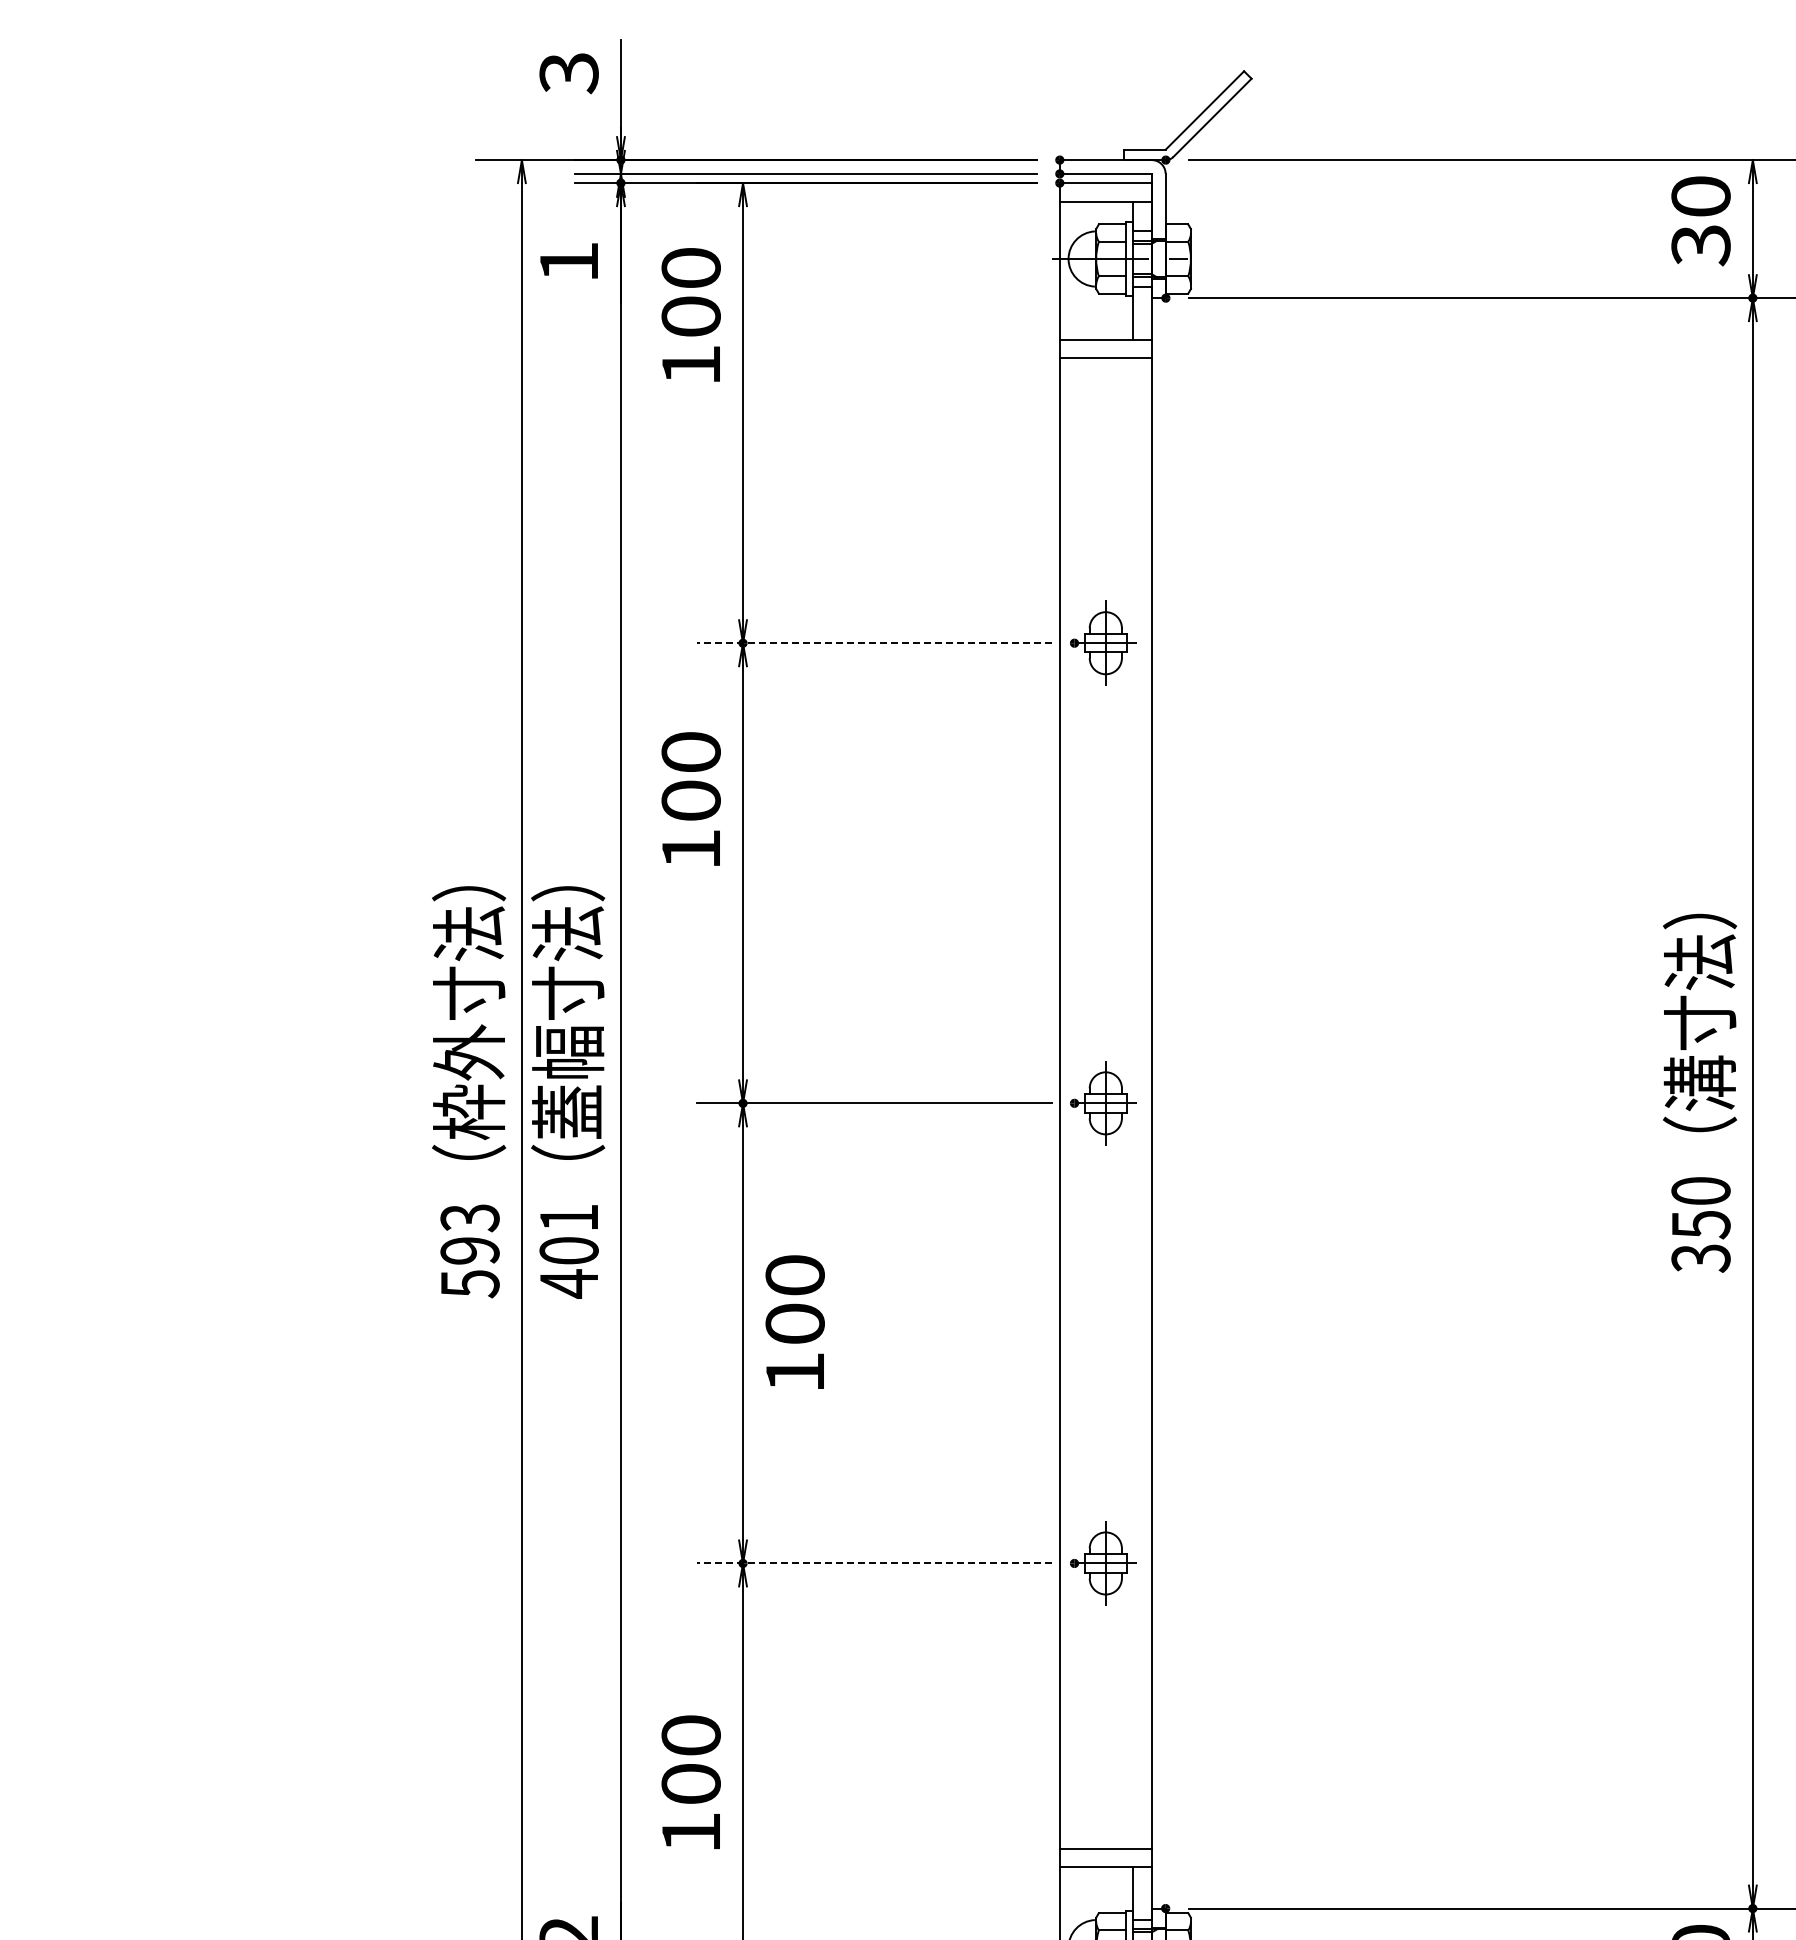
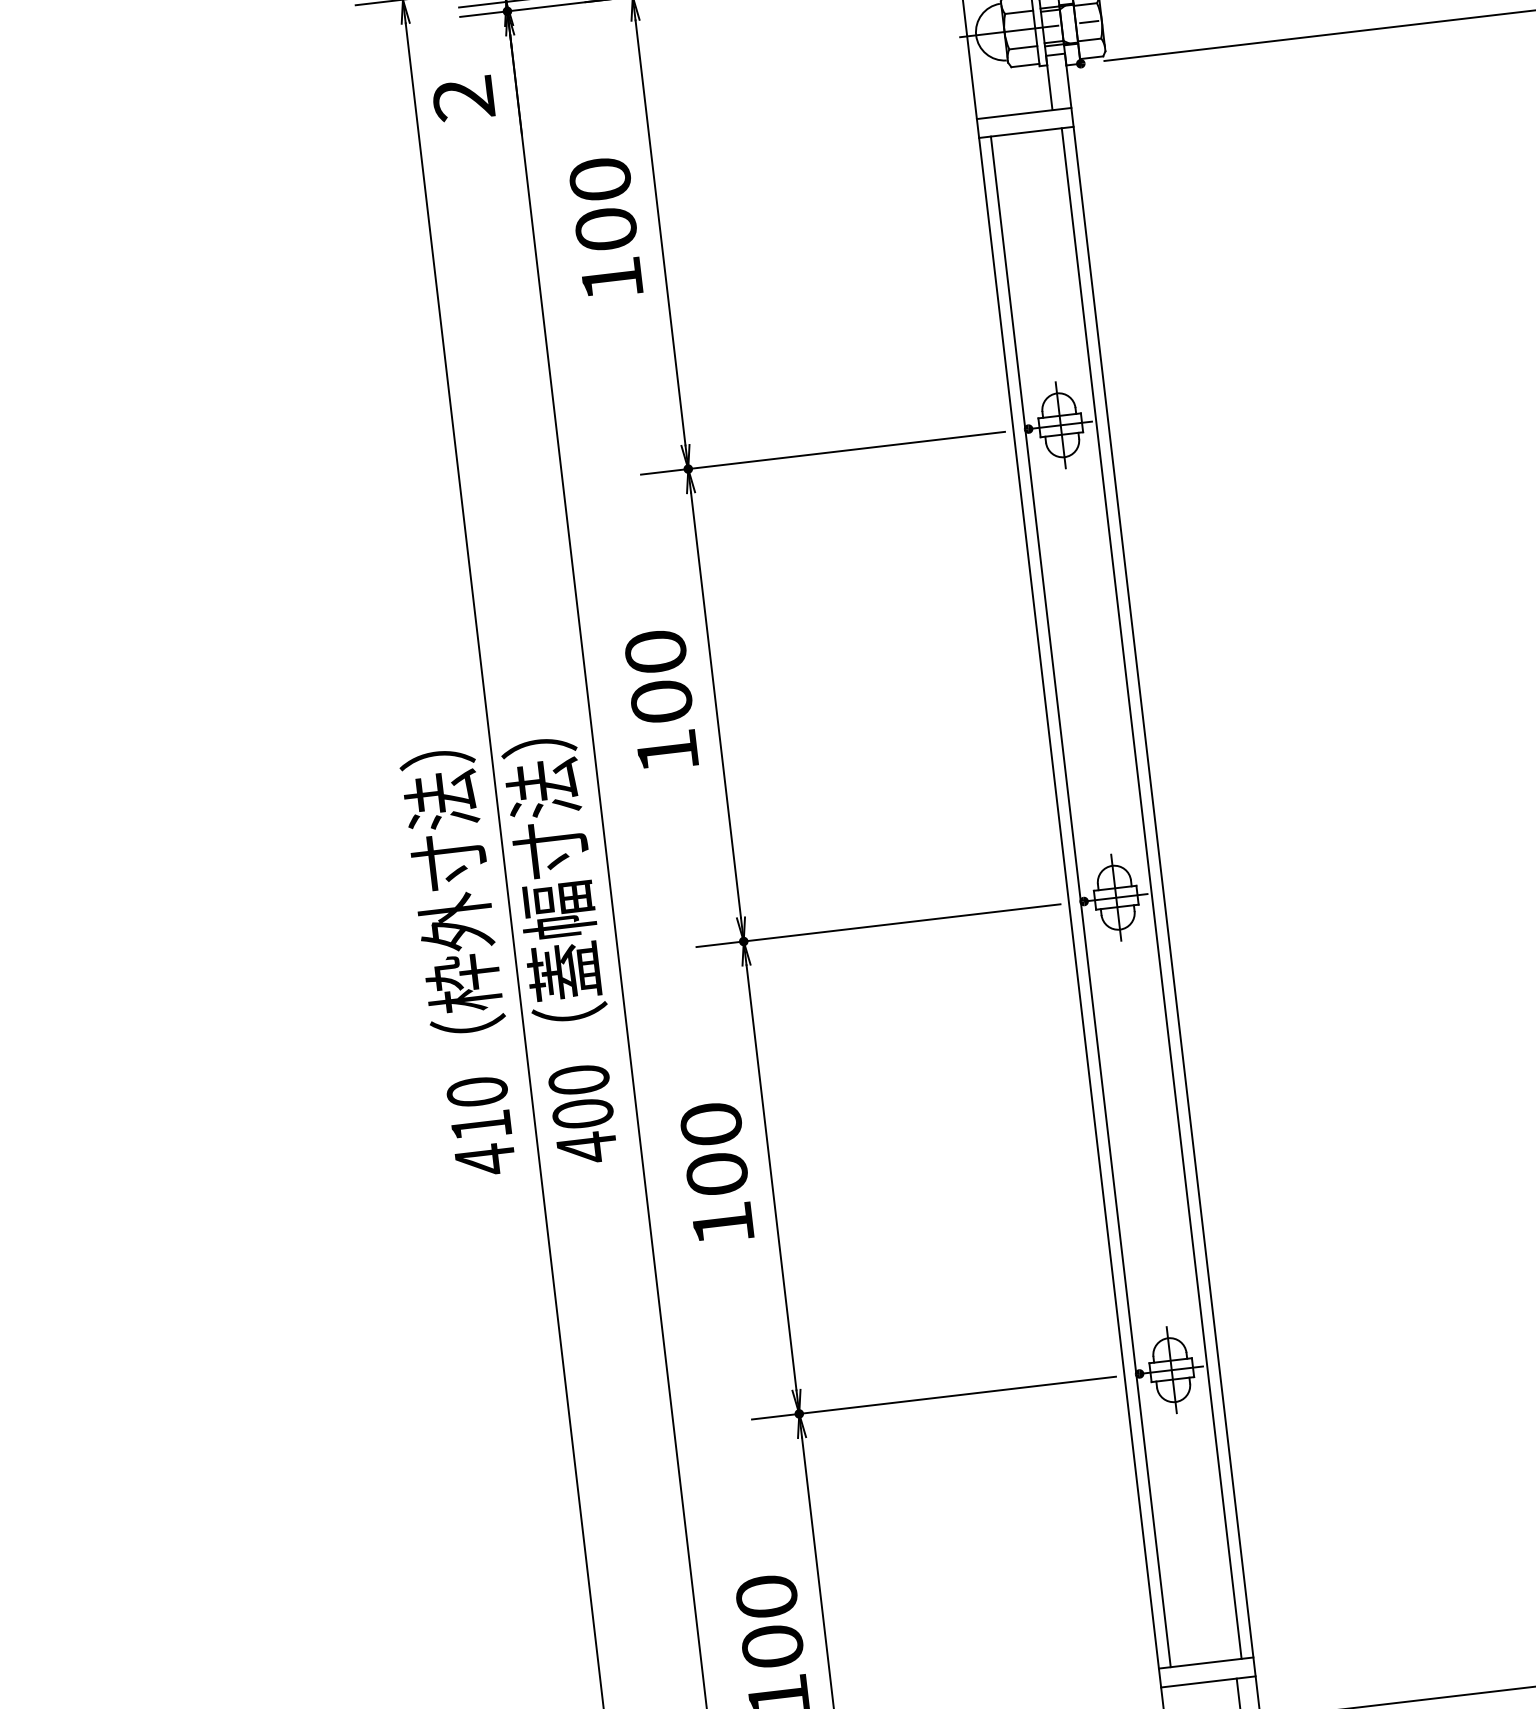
text: (568, 262) -> (463, 99), 1 -> 2
text: (690, 314) -> (605, 227), moved
line: (873, 643) -> (822, 453), dashed -> solid
text: (690, 798) -> (660, 699), moved
line: (1071, 1102) -> (1080, 901), added
line: (1140, 1102) -> (1151, 892), added
text: (568, 1217) -> (578, 1079), 401 -> 400
text: (469, 1251) -> (480, 1126), 593 -> 410
text: (794, 1321) -> (716, 1171), moved
line: (873, 1563) -> (933, 1398), dashed -> solid

